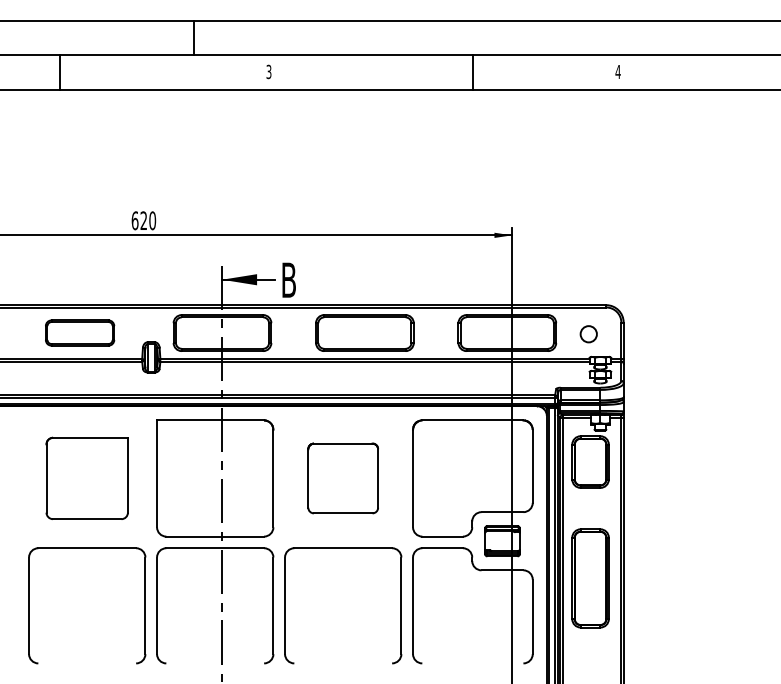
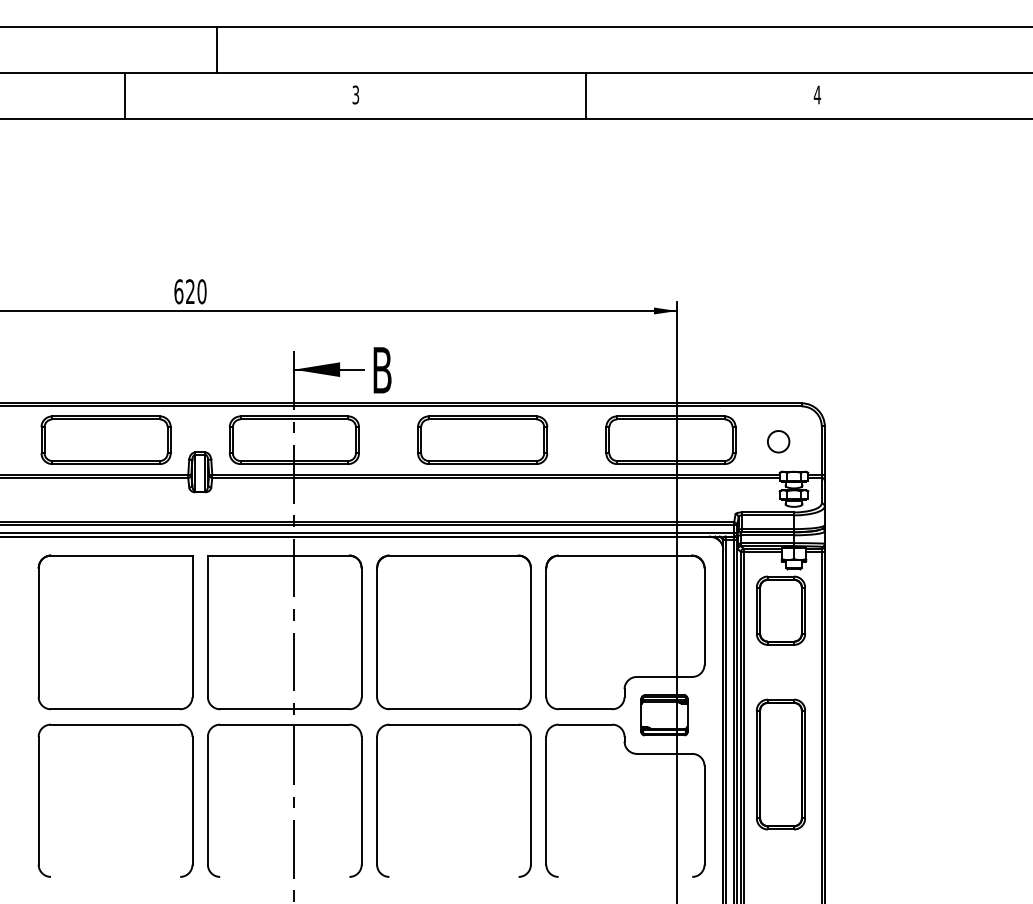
line: (194, 38) -> (217, 50), moved
line: (59, 73) -> (125, 96), moved
line: (472, 73) -> (586, 96), moved
part: (79, 332) -> (105, 439), size x1.43
part: (87, 478) -> (115, 632), size x1.43
part: (342, 478) -> (453, 632), size x1.67

